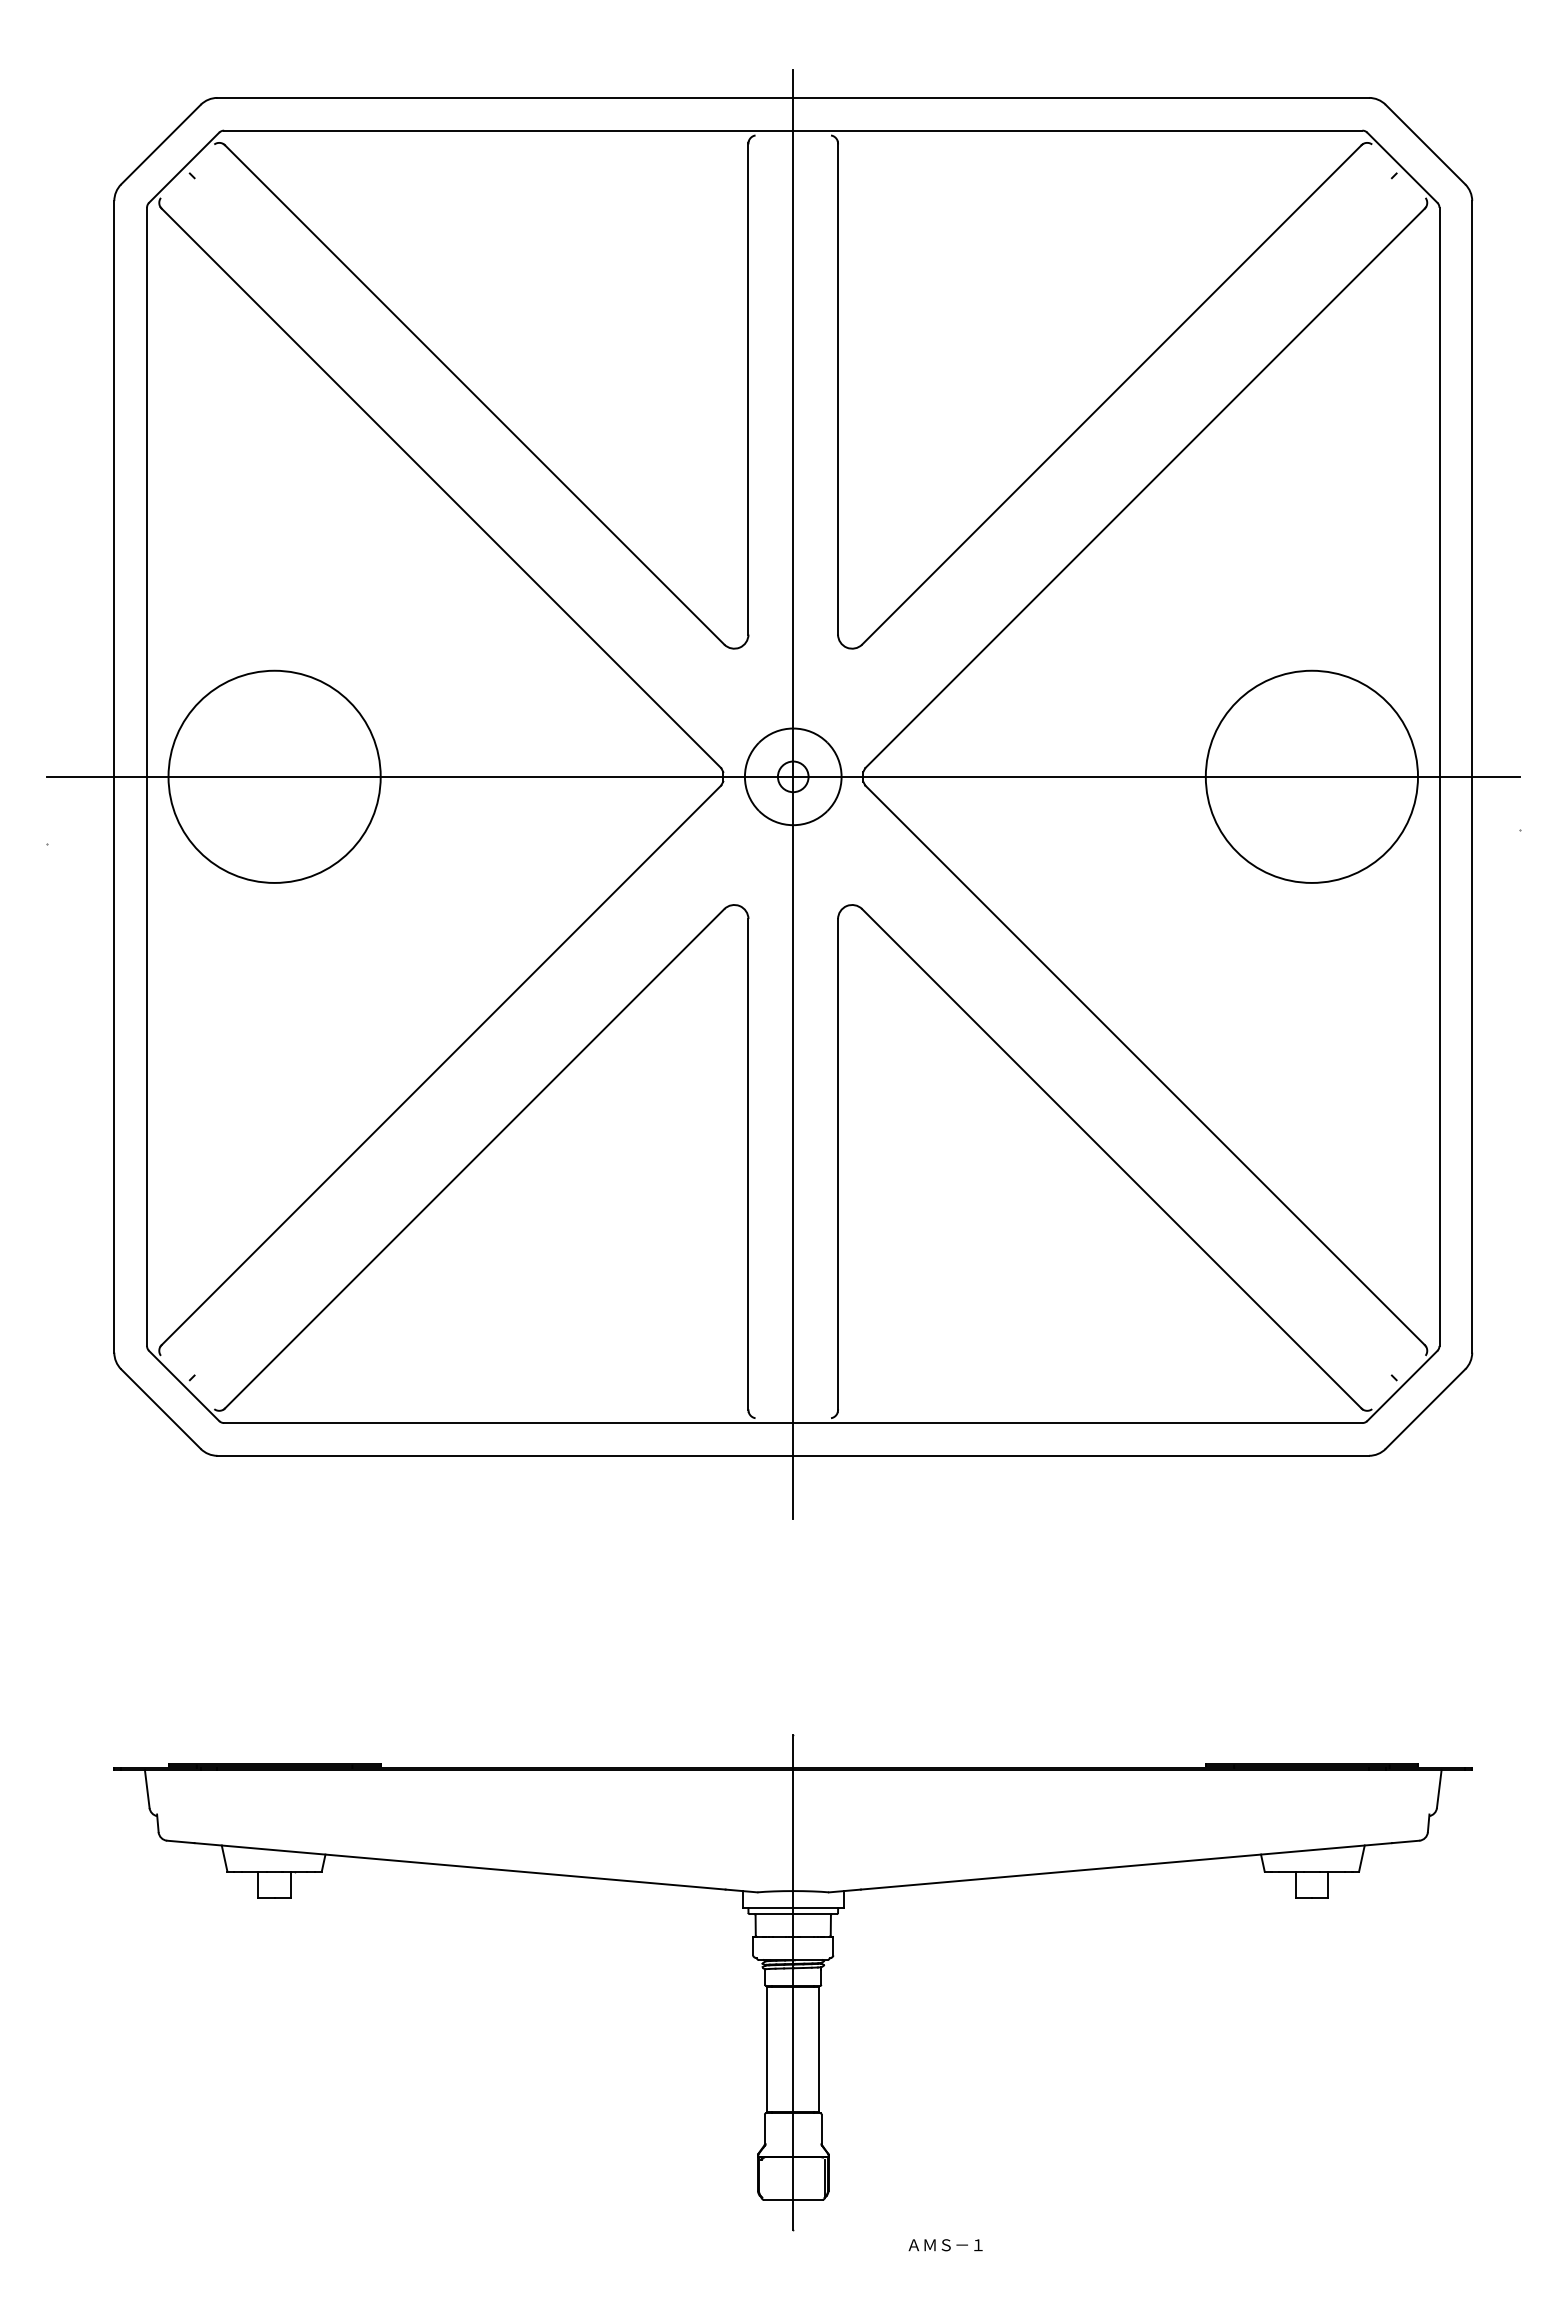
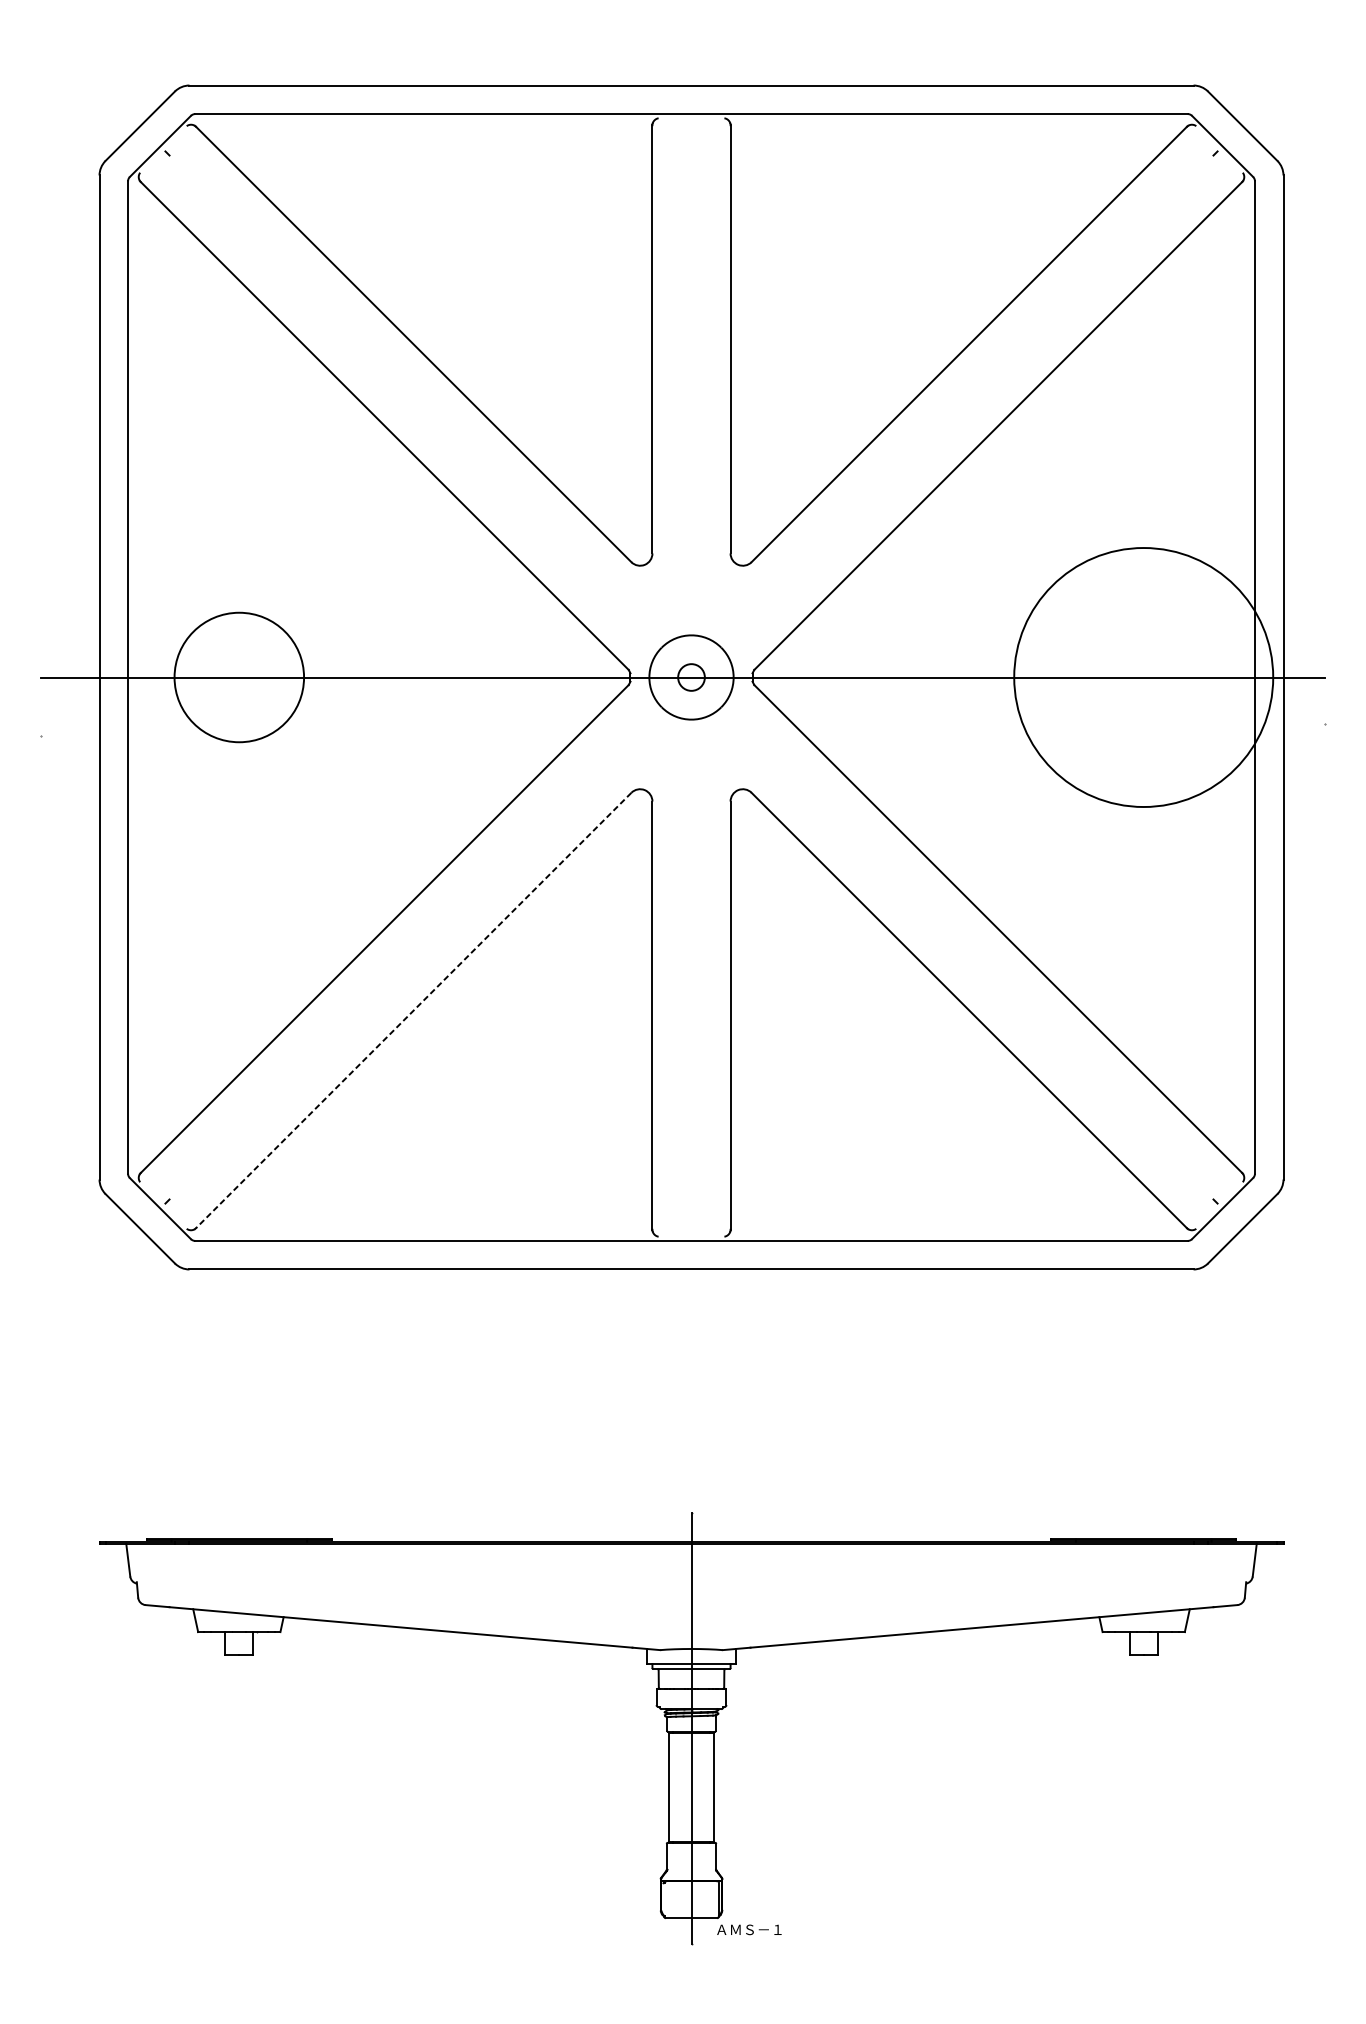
circle: (274, 776) -> (239, 677), size x0.7
circle: (1311, 776) -> (1143, 677), size x1.4
line: (793, 794) -> (691, 692), removed
line: (474, 1159) -> (413, 1011), solid -> dashed
text: (945, 2245) -> (749, 1930), moved

